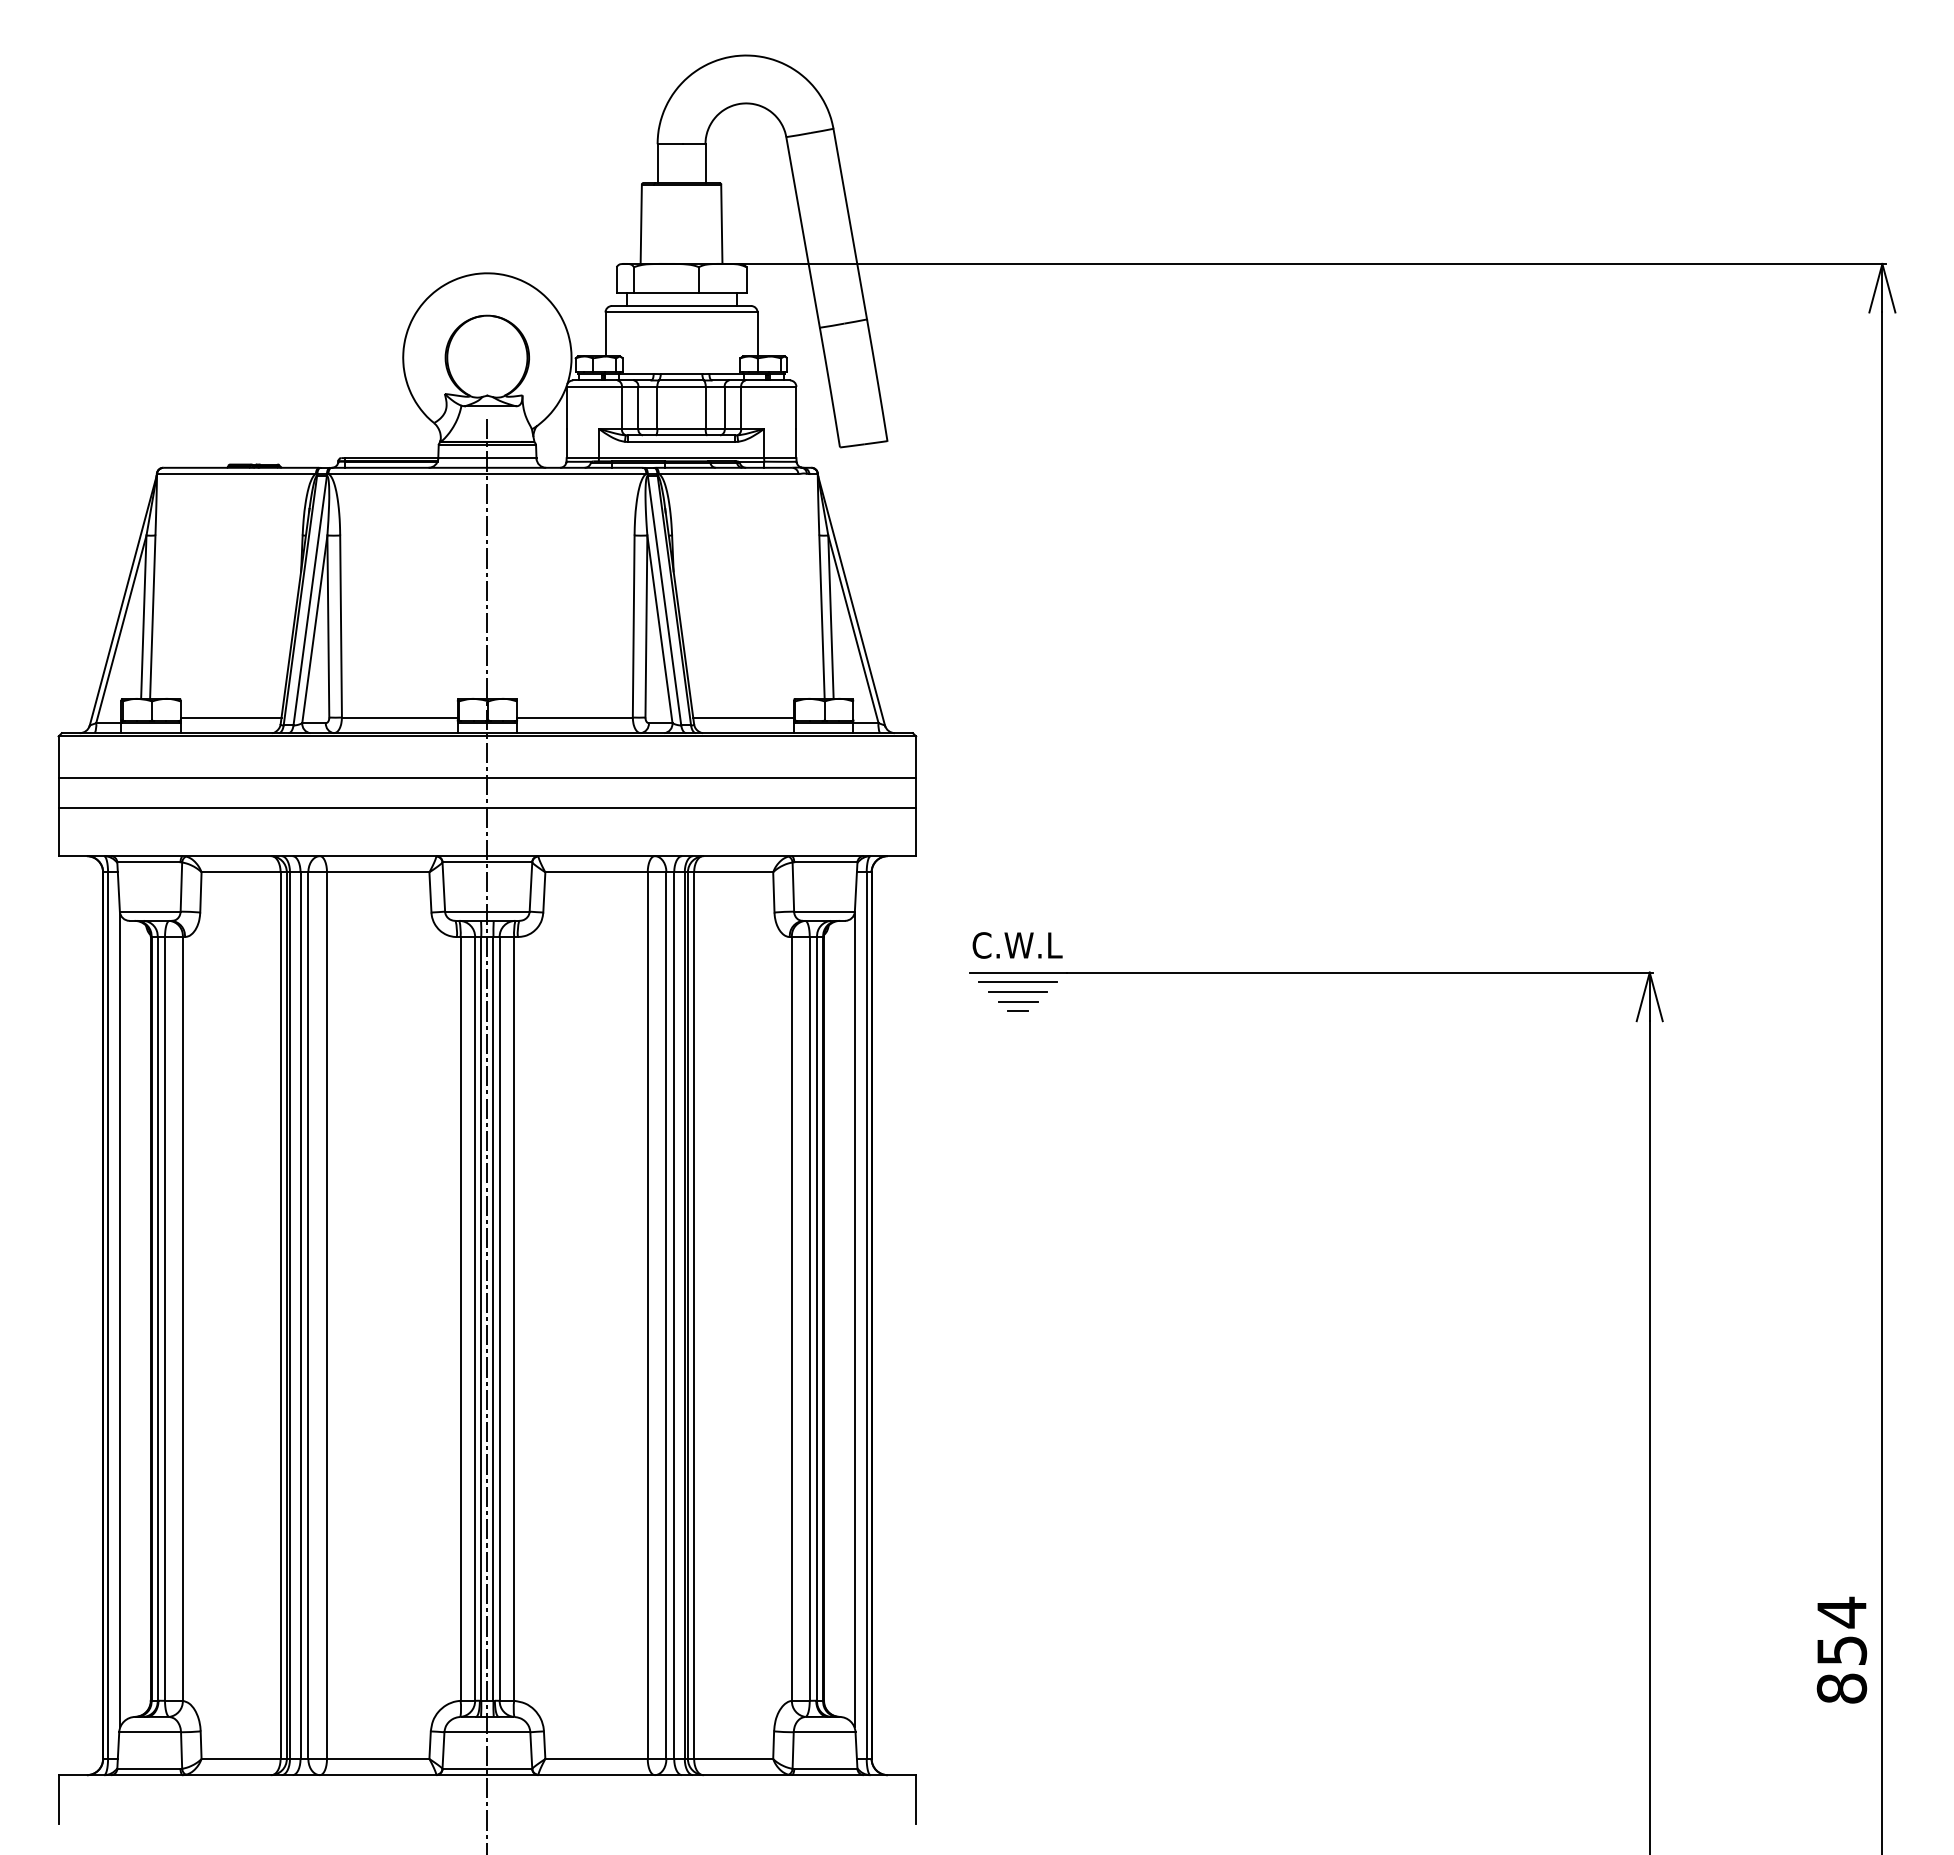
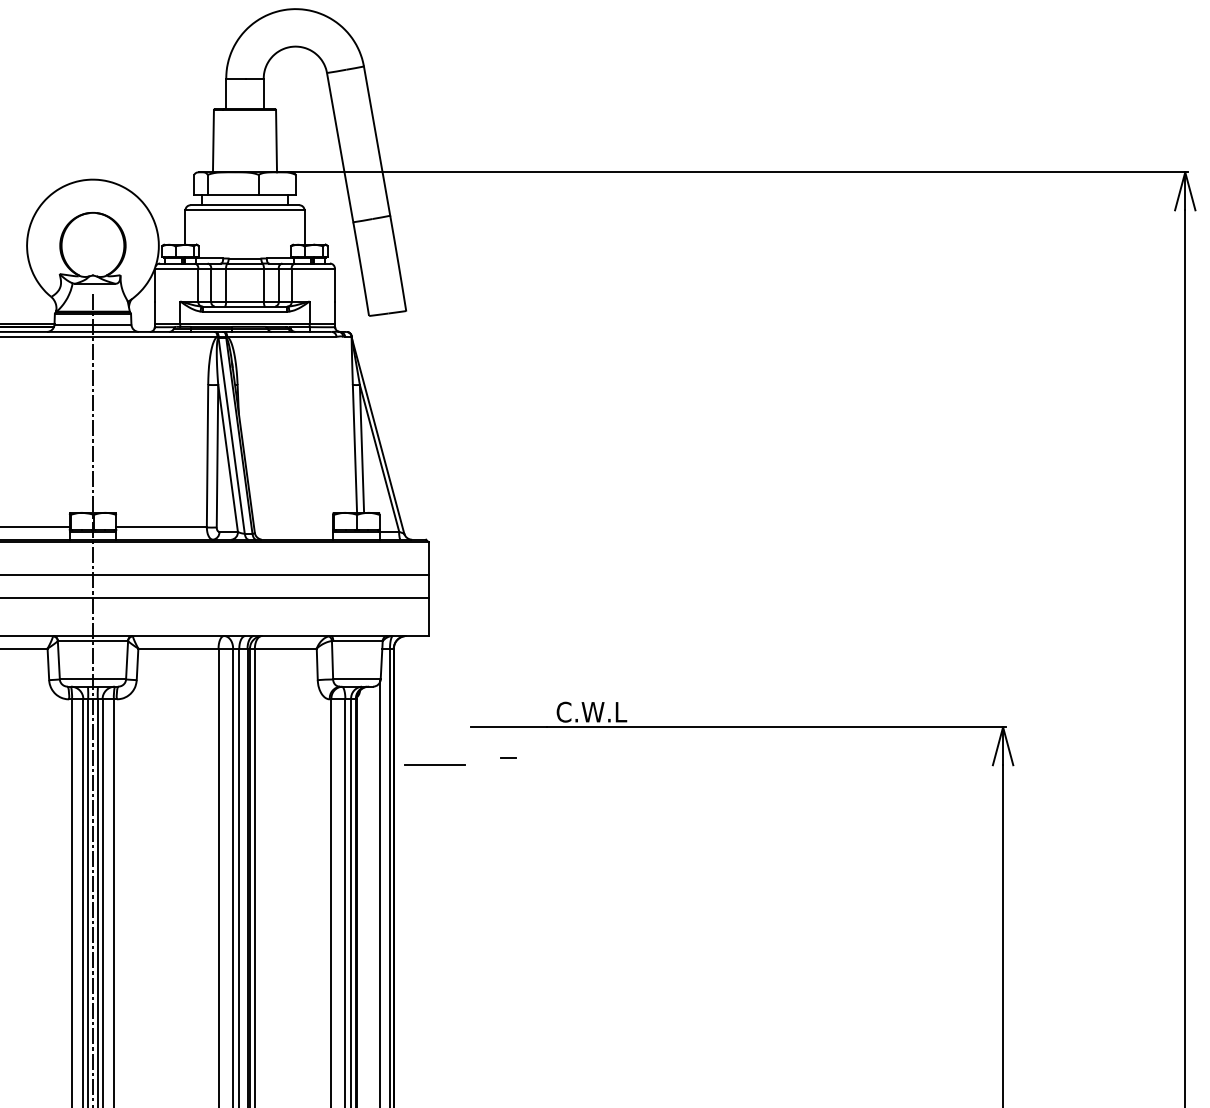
line: (743, 717) -> (293, 527), removed
text: (1017, 945) -> (591, 712), moved
line: (1017, 981) -> (434, 764), moved
line: (1017, 992) -> (508, 742), removed
line: (1017, 1001) -> (508, 749), removed

